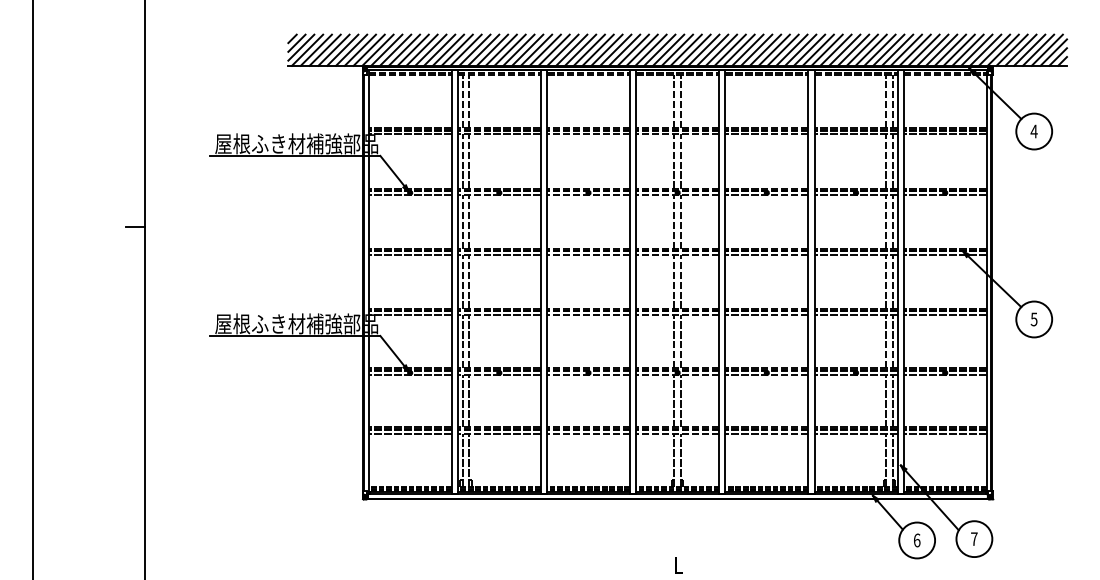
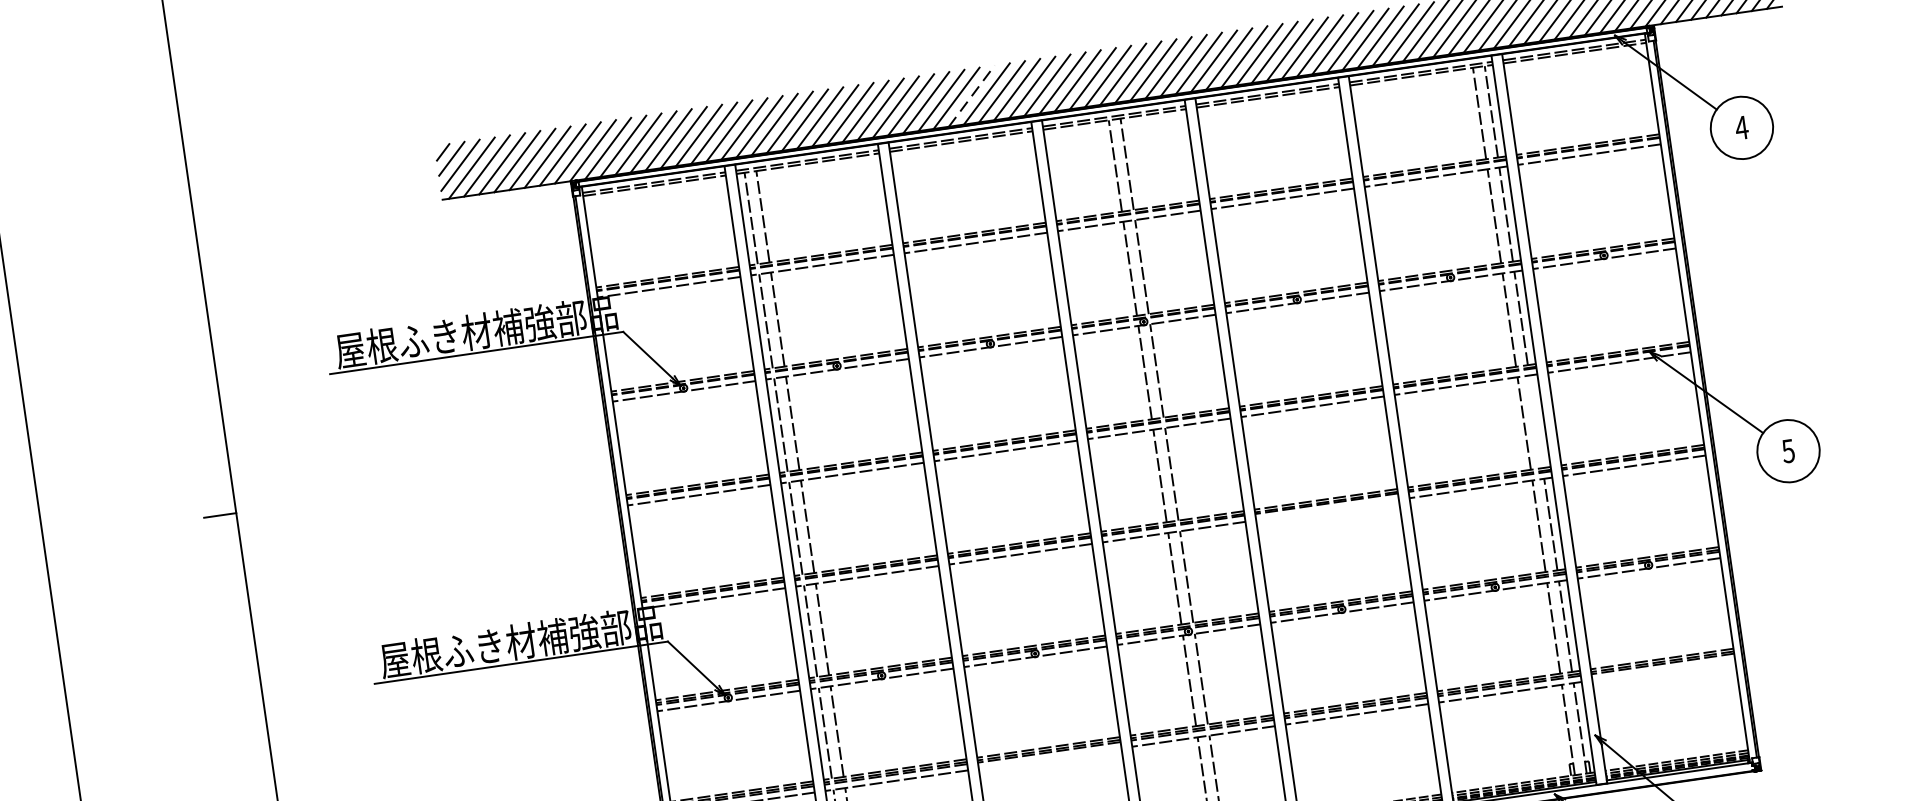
line: (598, 49) -> (972, 94), solid -> dashed
line: (892, 281) -> (1535, 420), removed
line: (766, 315) -> (1327, 510), removed
line: (588, 433) -> (1050, 757), removed
line: (944, 433) -> (1662, 669), removed

